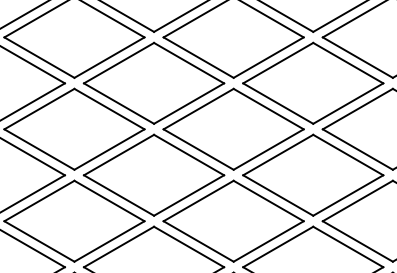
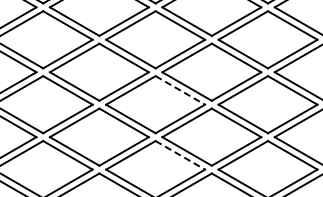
line: (268, 109) -> (180, 90), solid -> dashed
line: (268, 201) -> (180, 155), solid -> dashed

